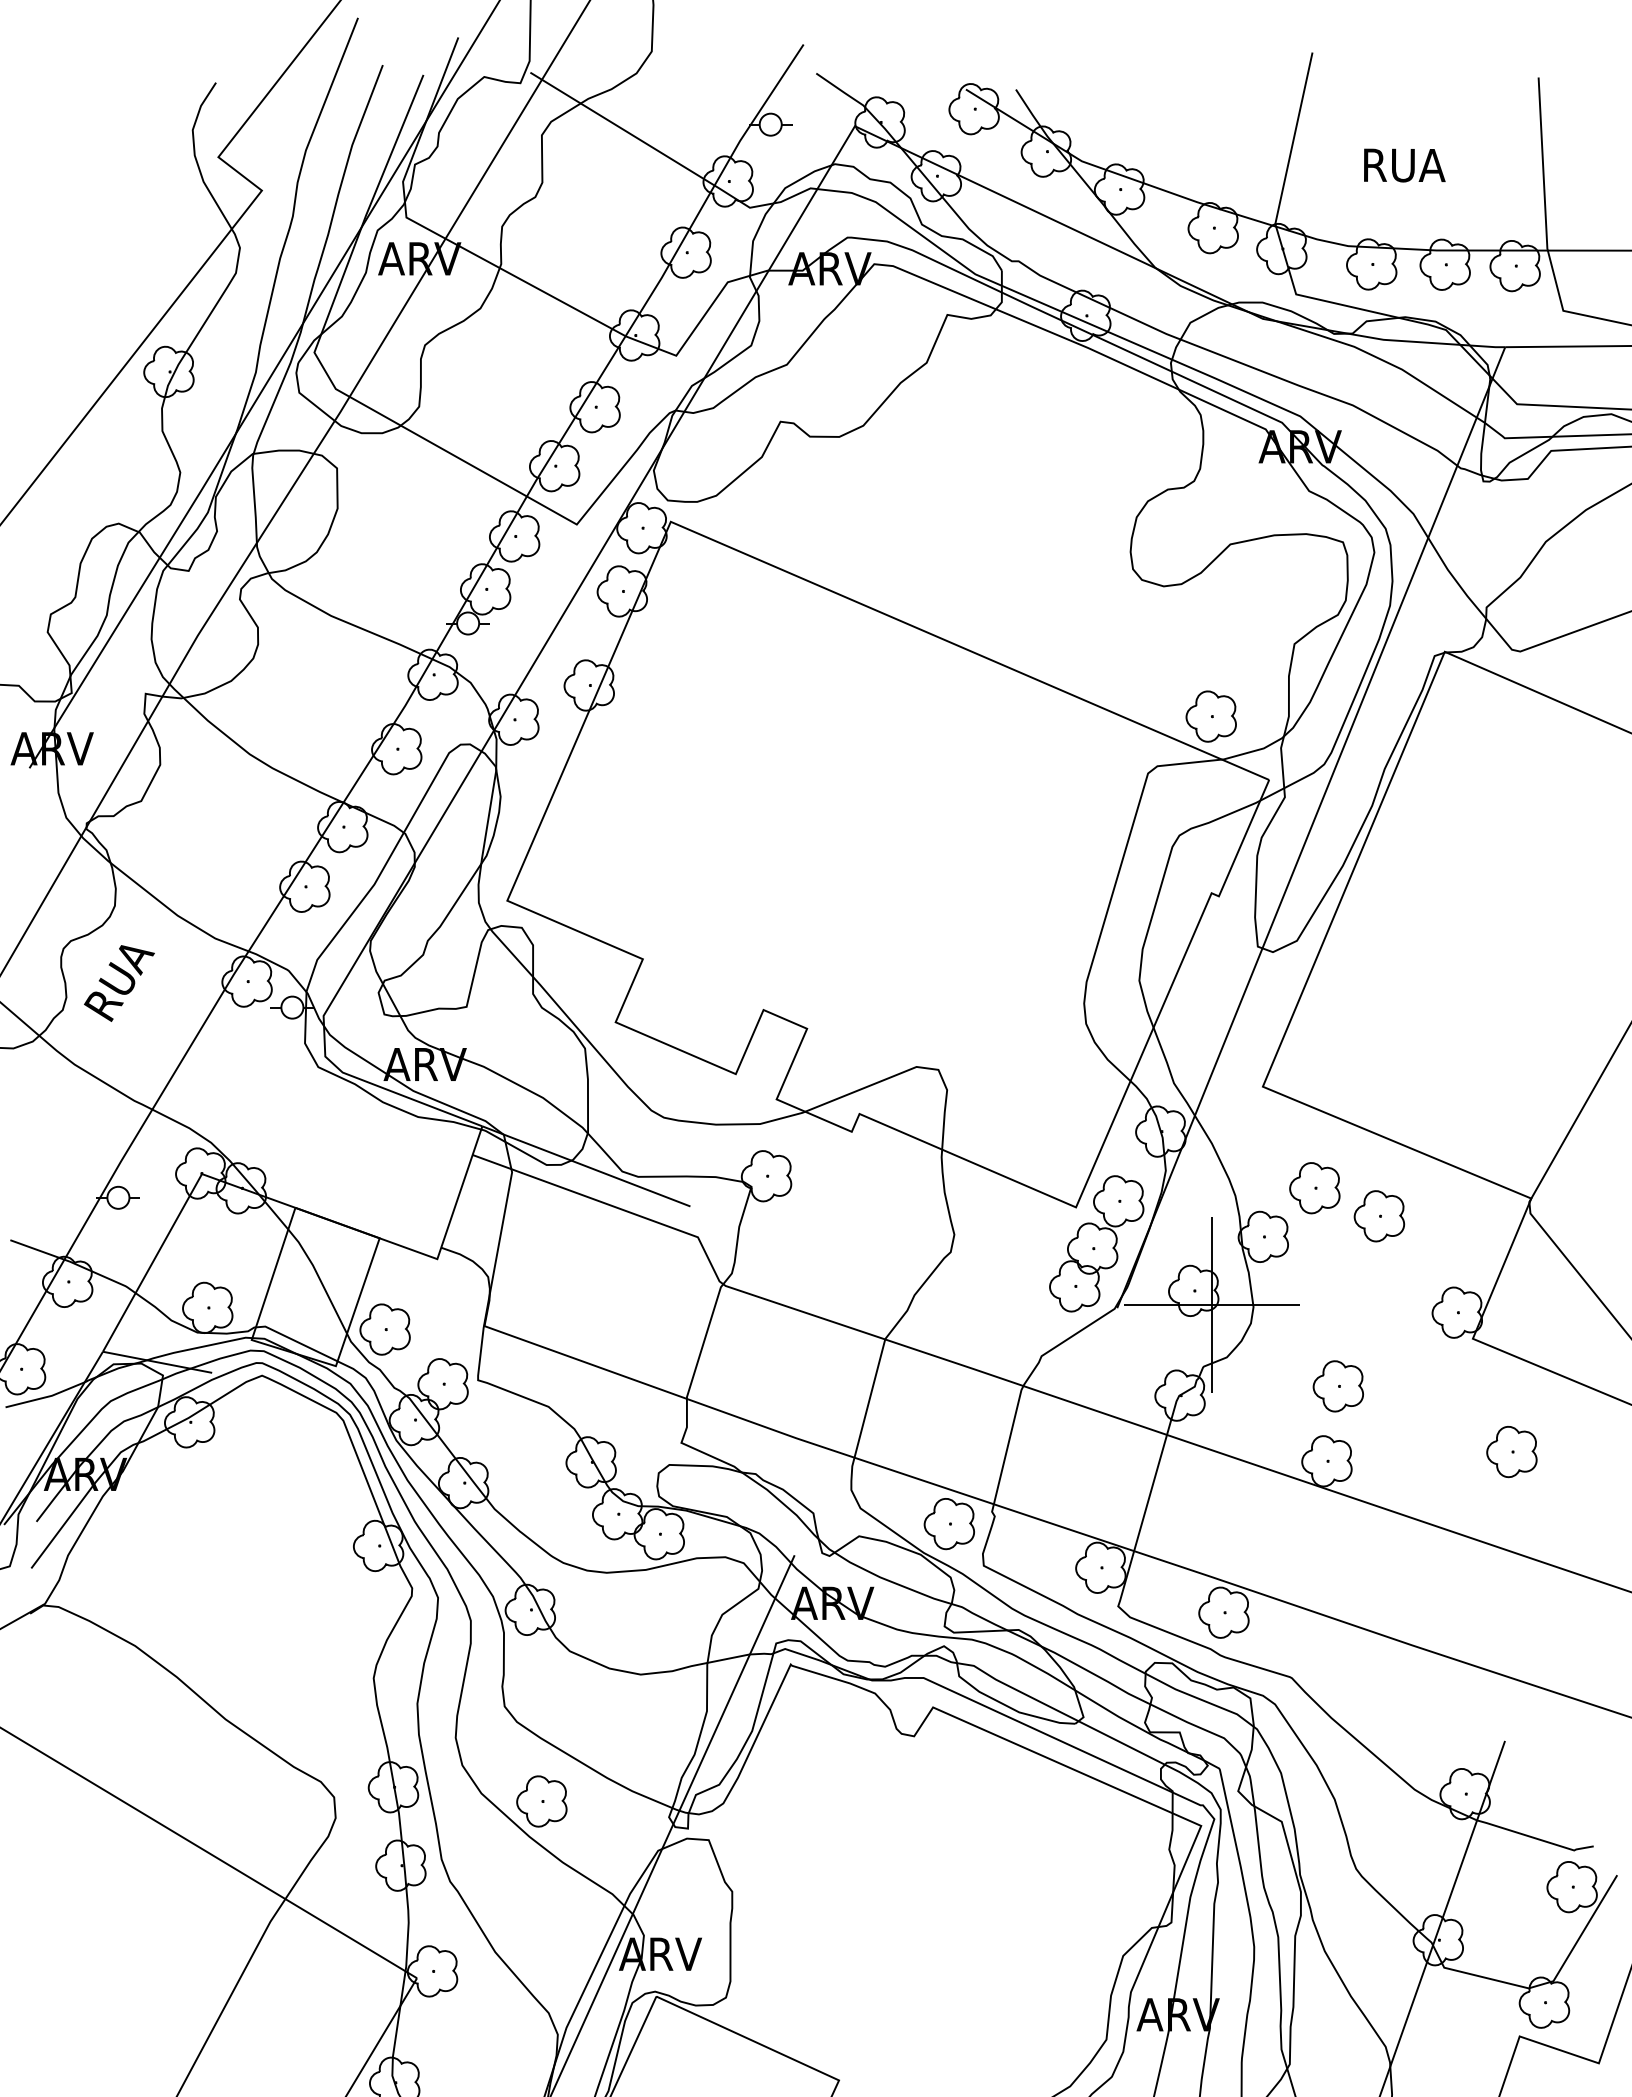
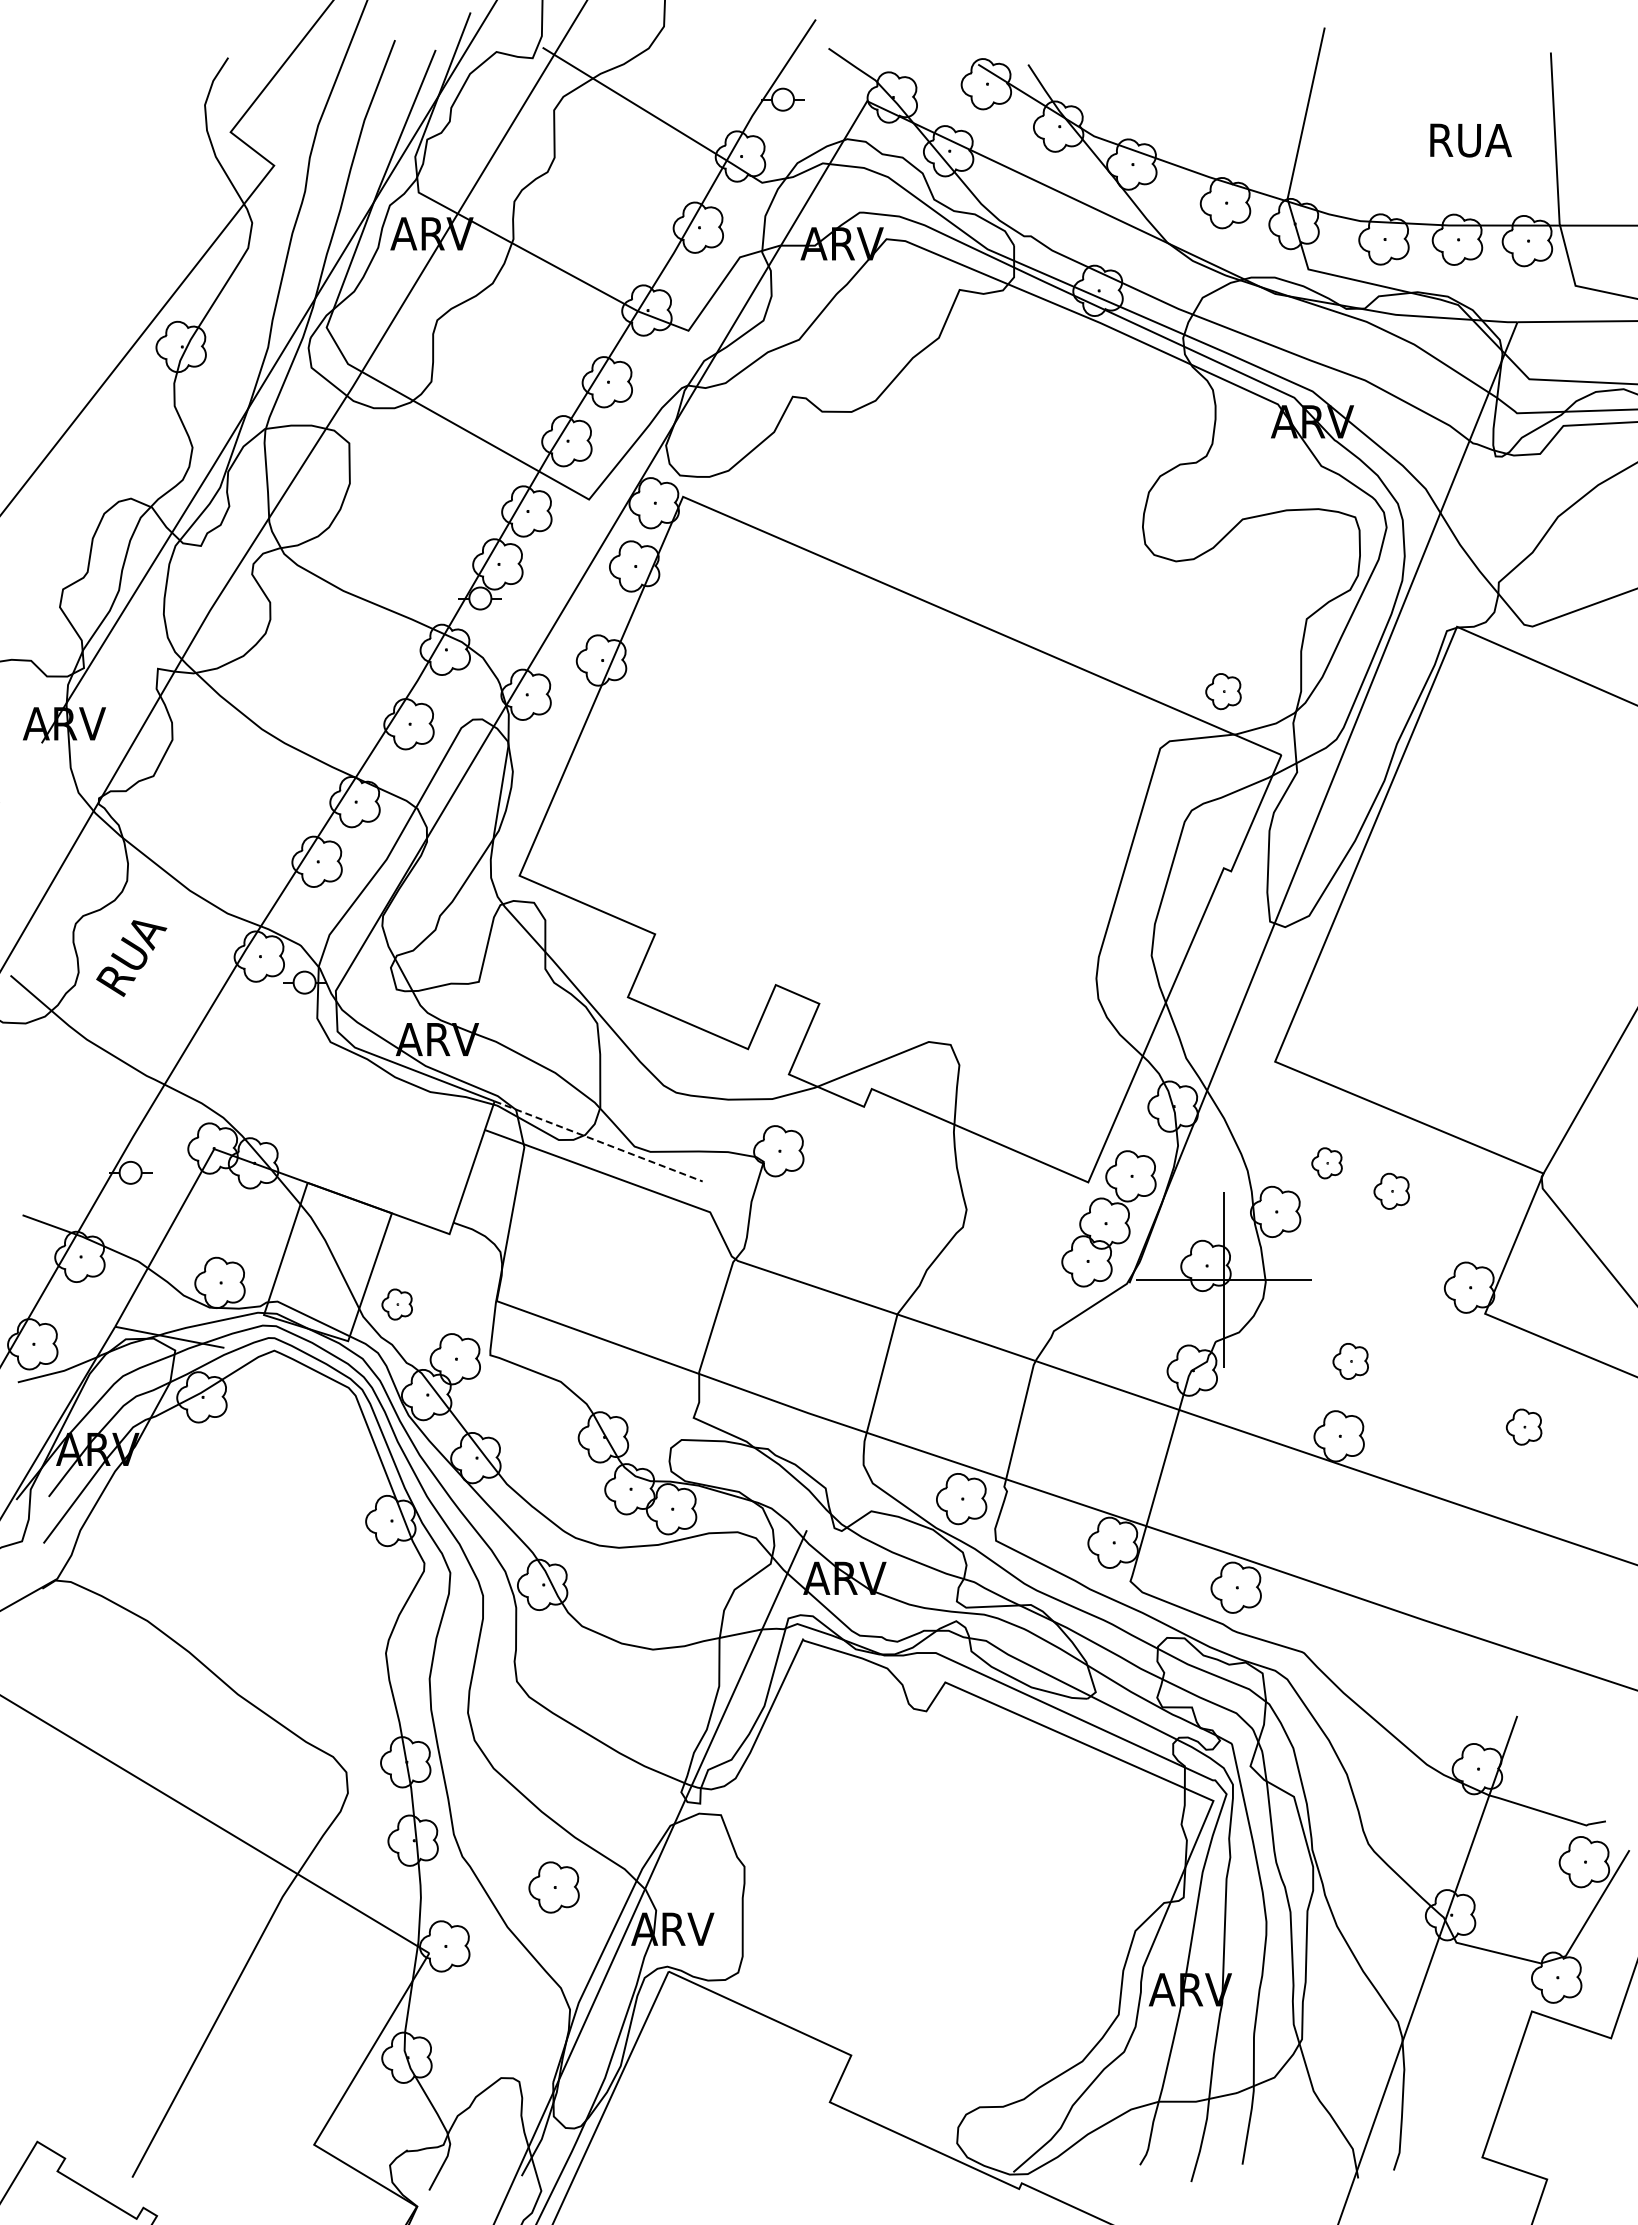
text: (1404, 165) -> (1470, 140), moved
part: (1211, 716) -> (1223, 691), size x0.7
line: (587, 1166) -> (599, 1141), solid -> dashed
part: (1314, 1188) -> (1326, 1163), size x0.6
part: (1379, 1216) -> (1391, 1191), size x0.7
part: (384, 1329) -> (396, 1304), size x0.6
part: (1338, 1386) -> (1350, 1361), size x0.7
part: (1511, 1452) -> (1523, 1427), size x0.7
part: (541, 1801) -> (553, 1887), moved

